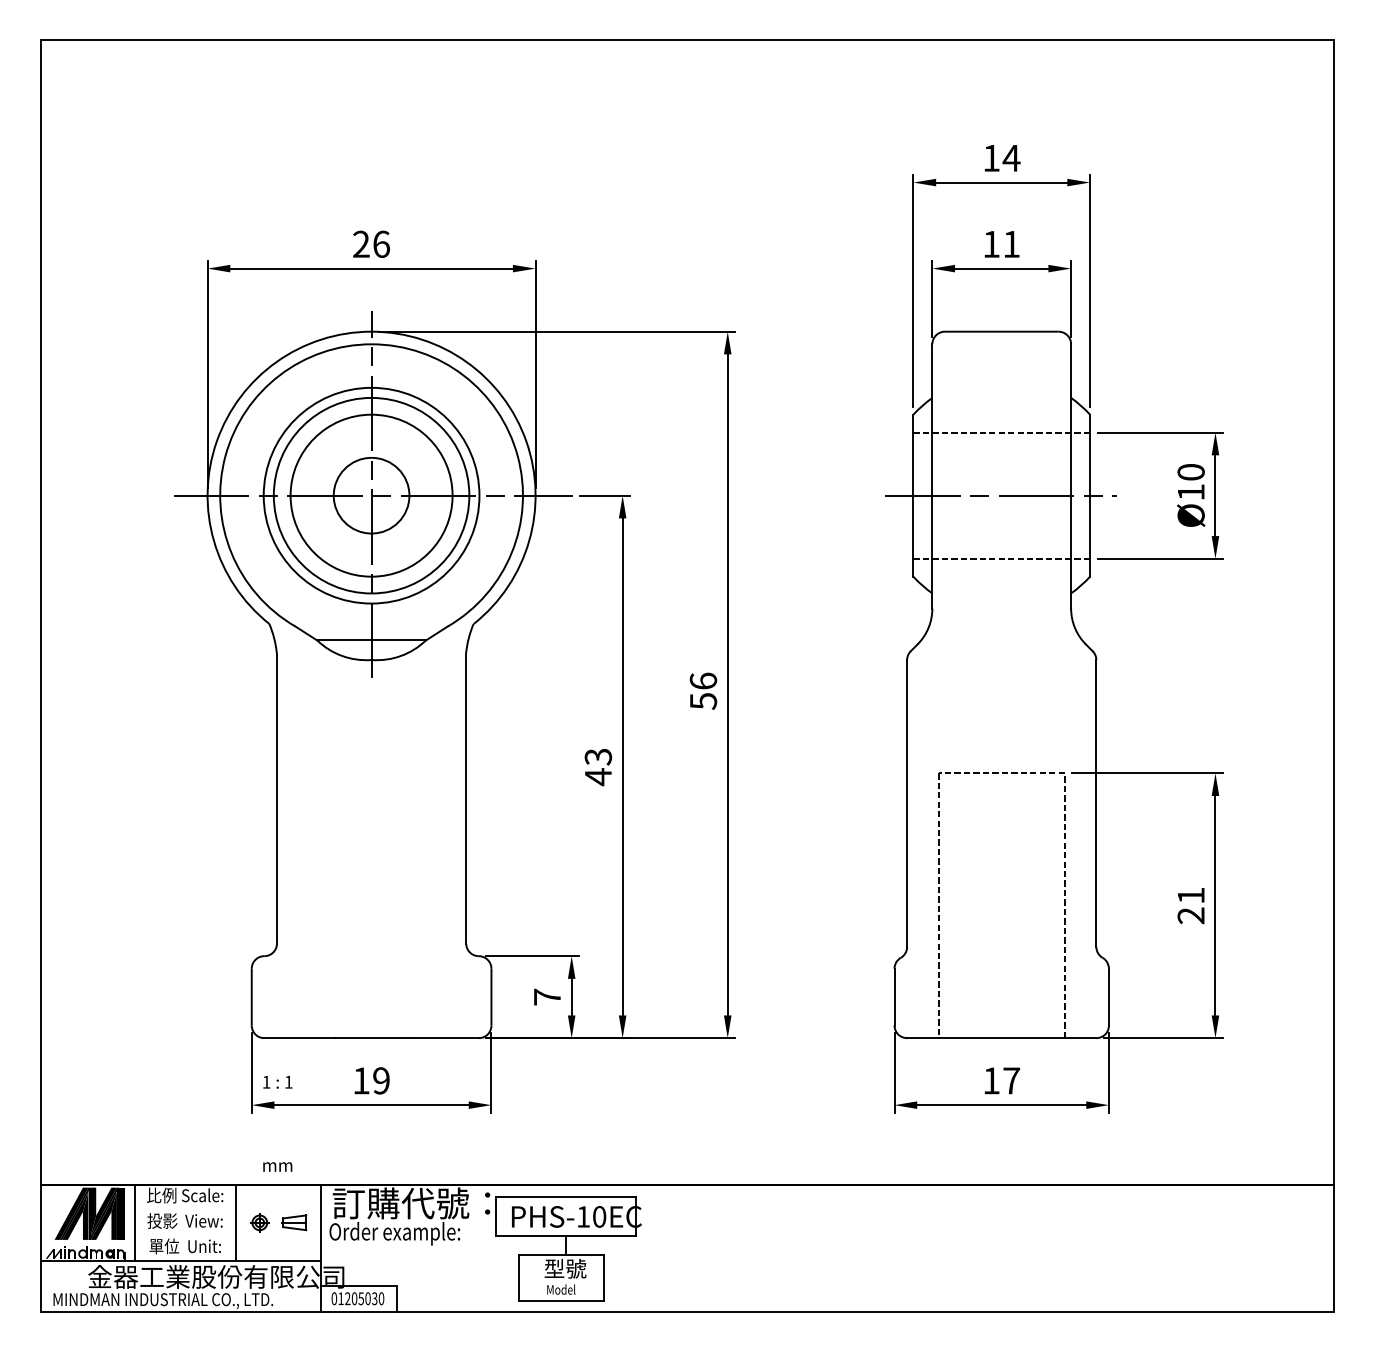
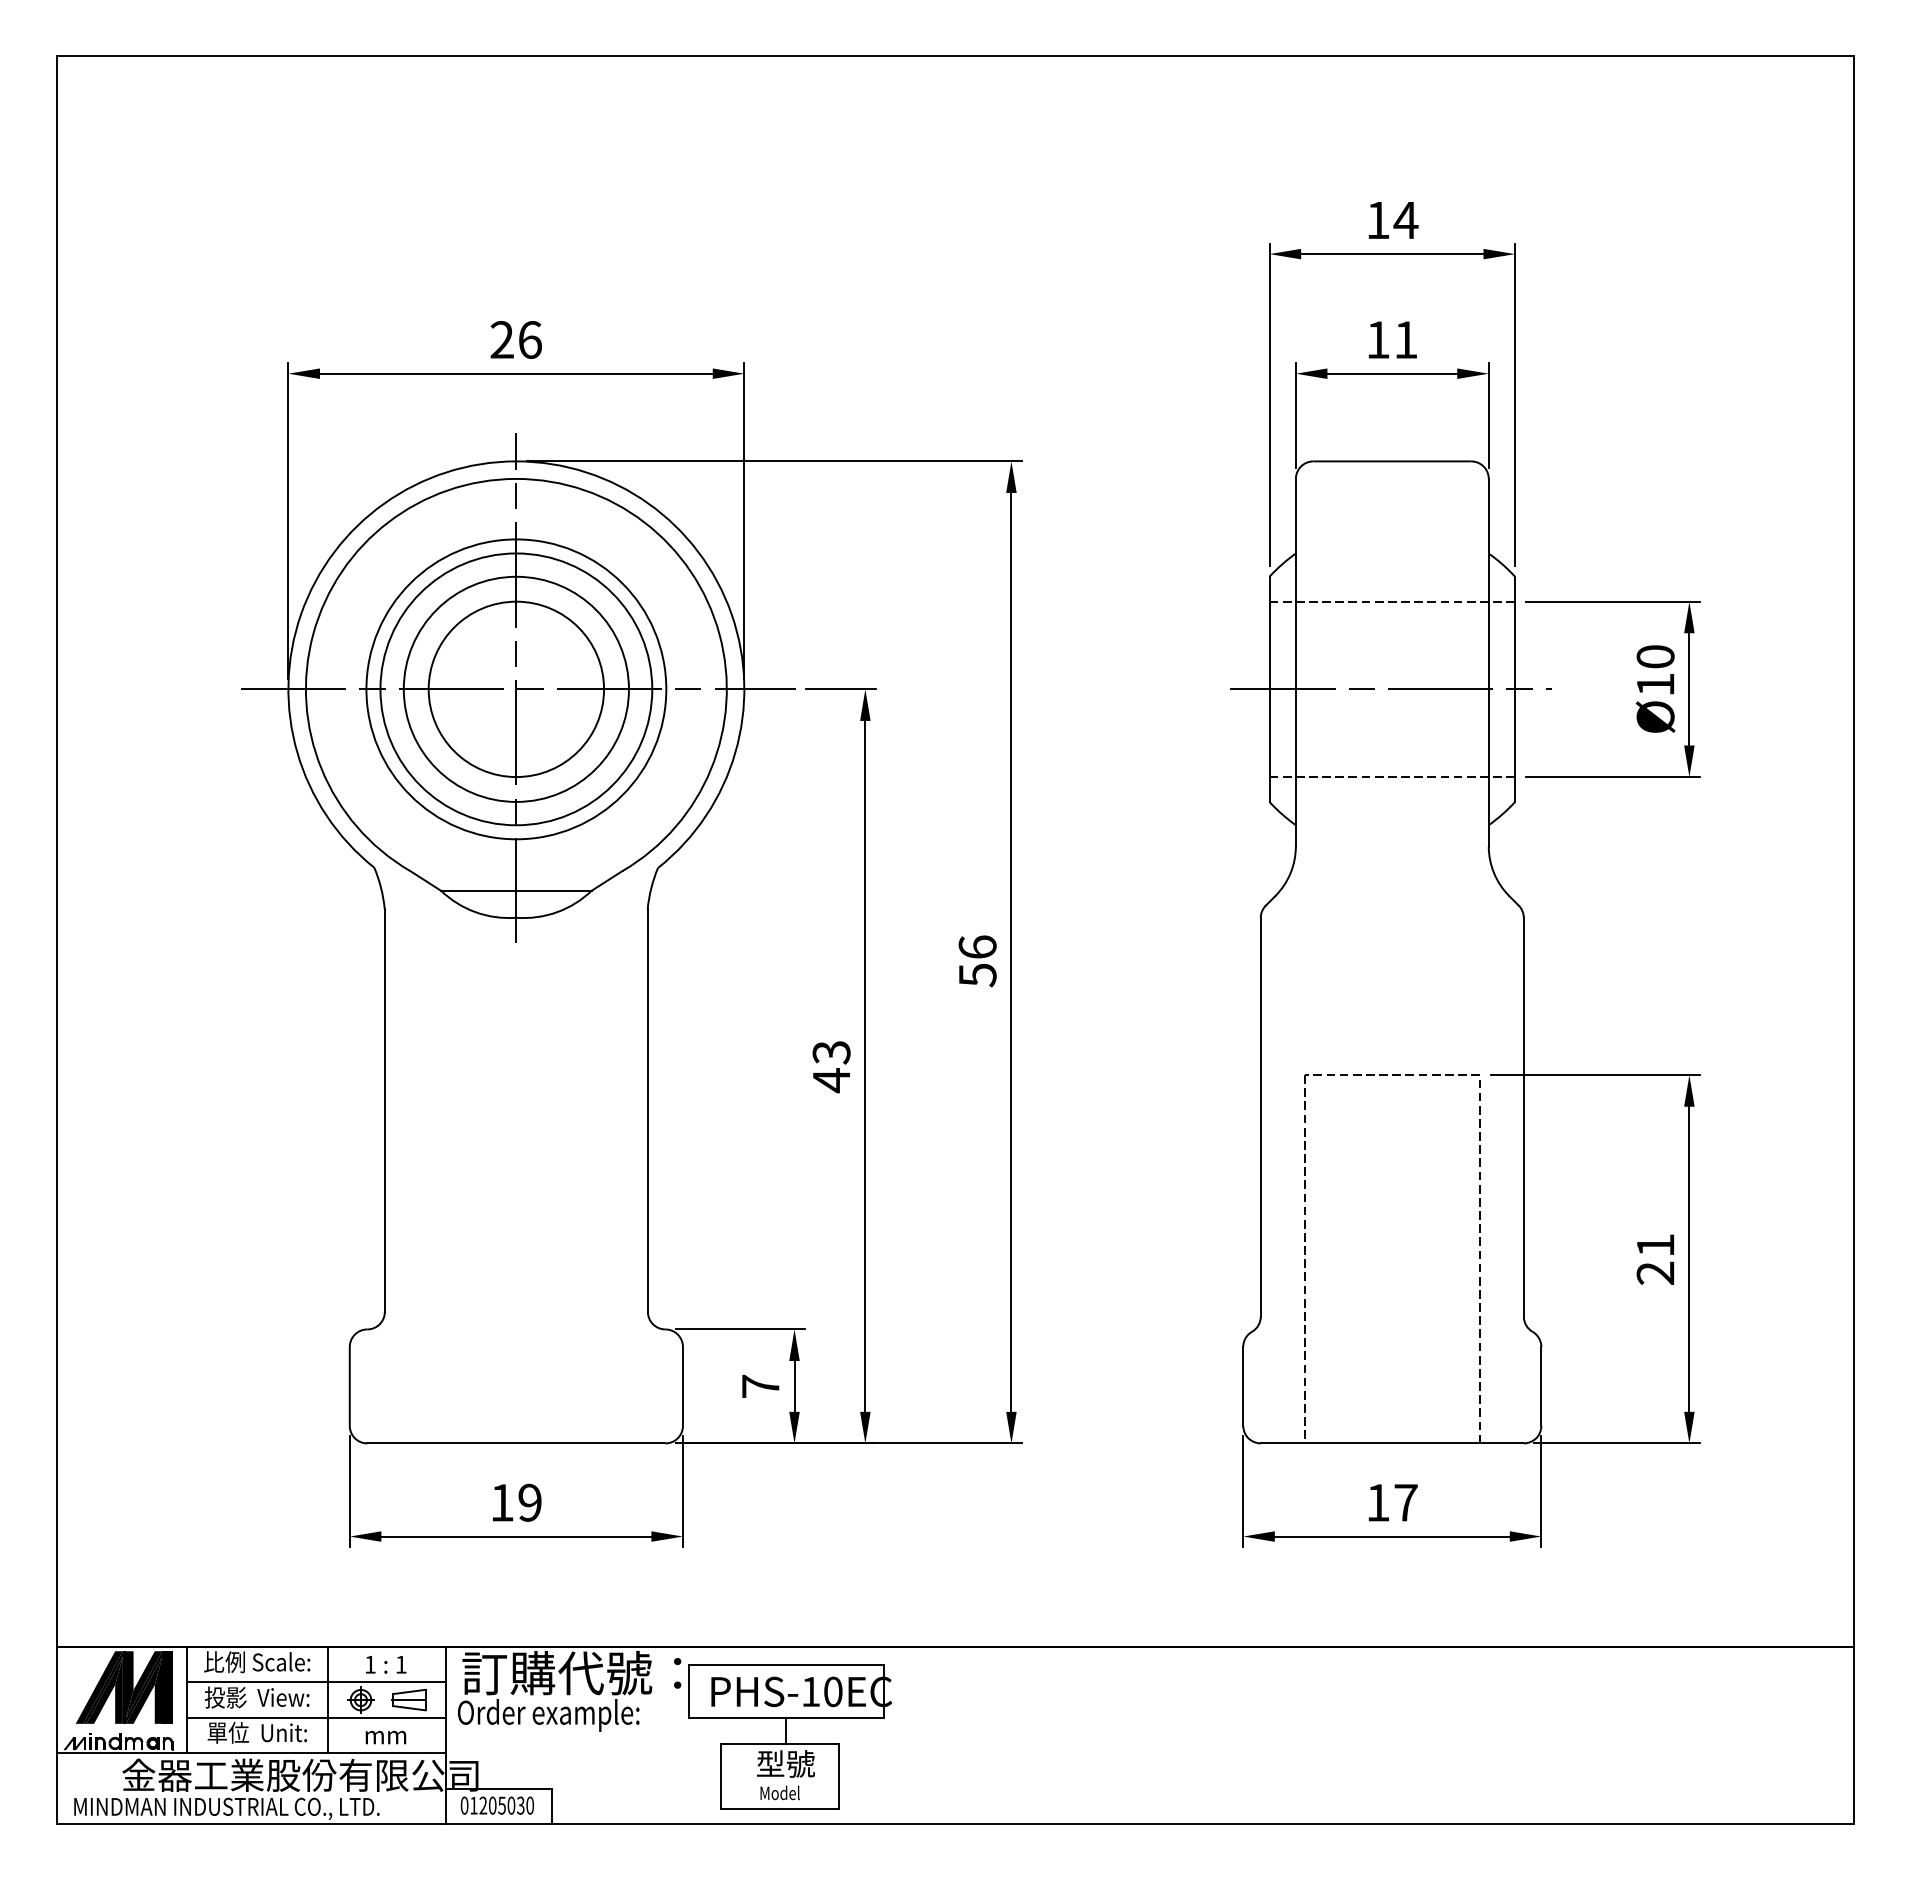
circle: (371, 495) -> (516, 689), size x1.67
text: (278, 1082) -> (386, 1664), moved
text: (277, 1166) -> (385, 1737), moved
line: (227, 1210) -> (316, 1682), added
line: (227, 1235) -> (316, 1717), added

